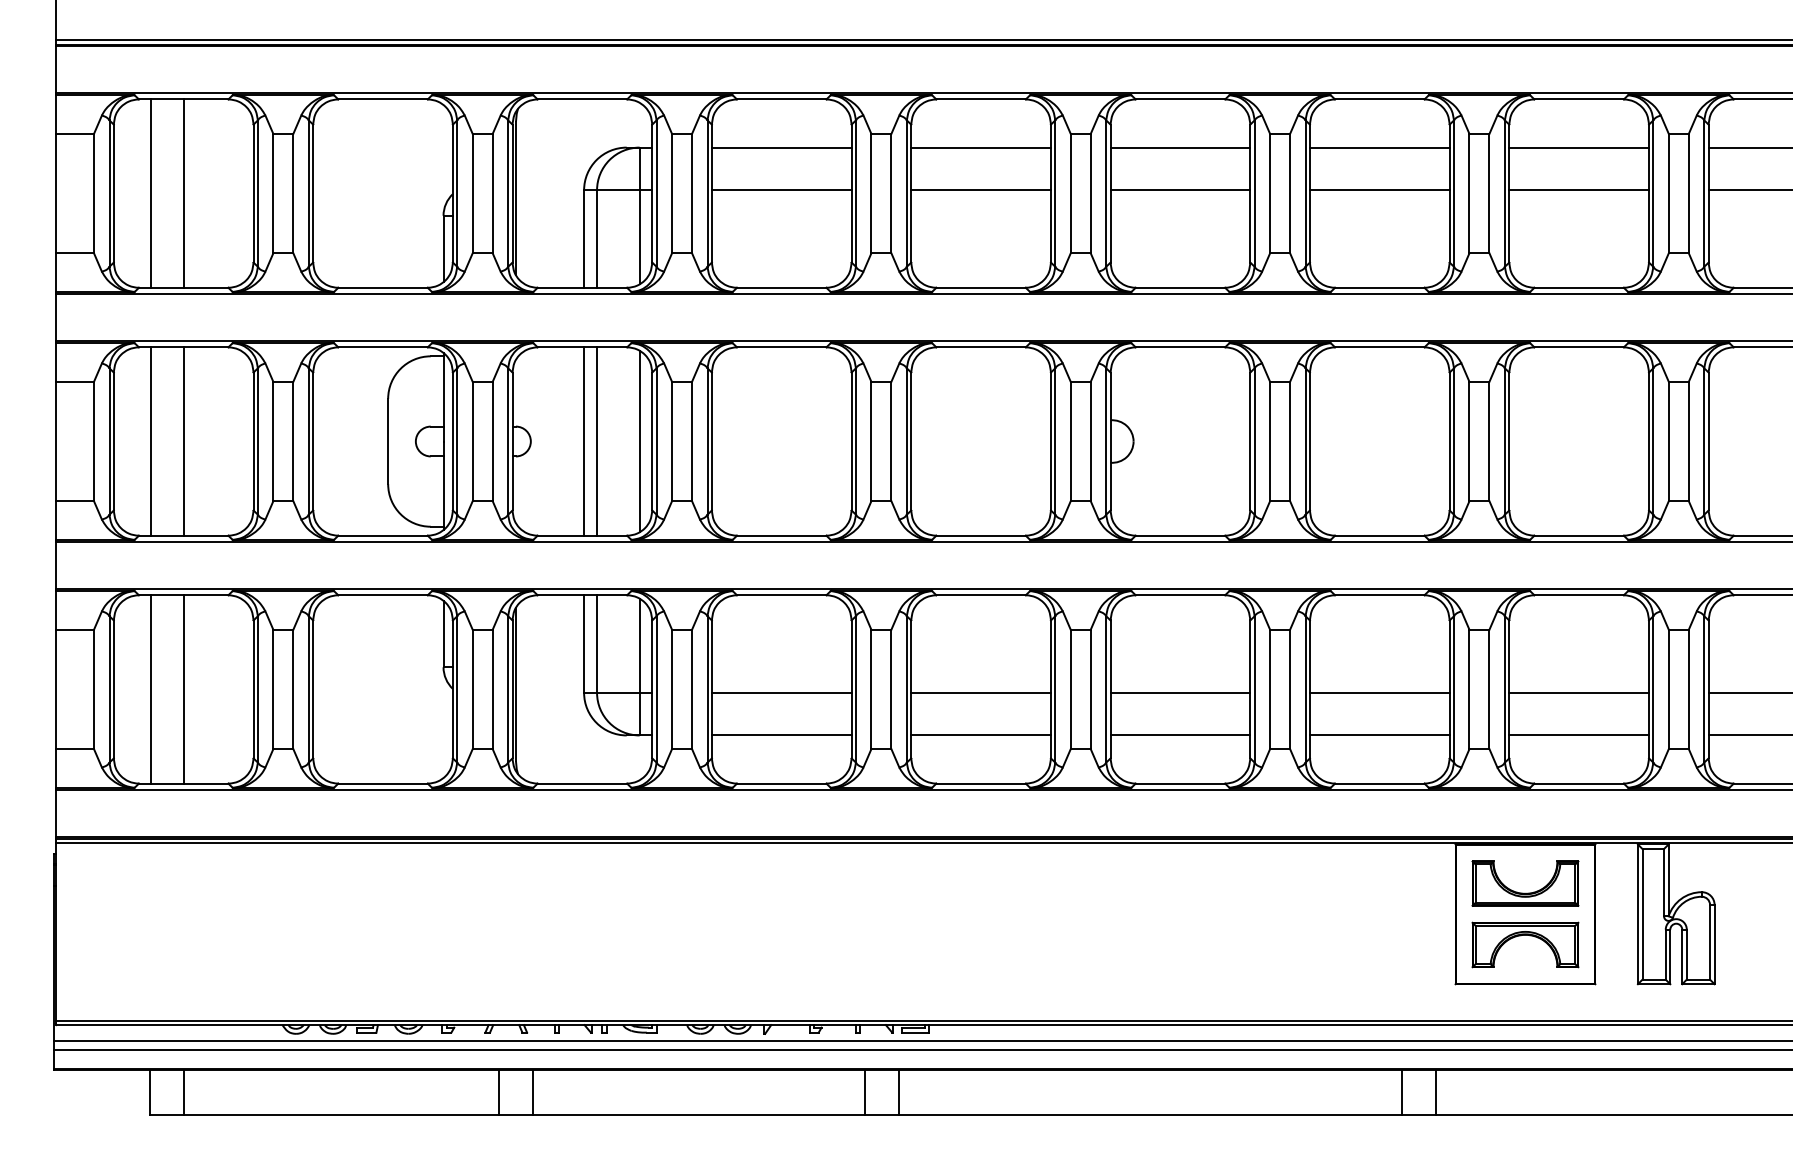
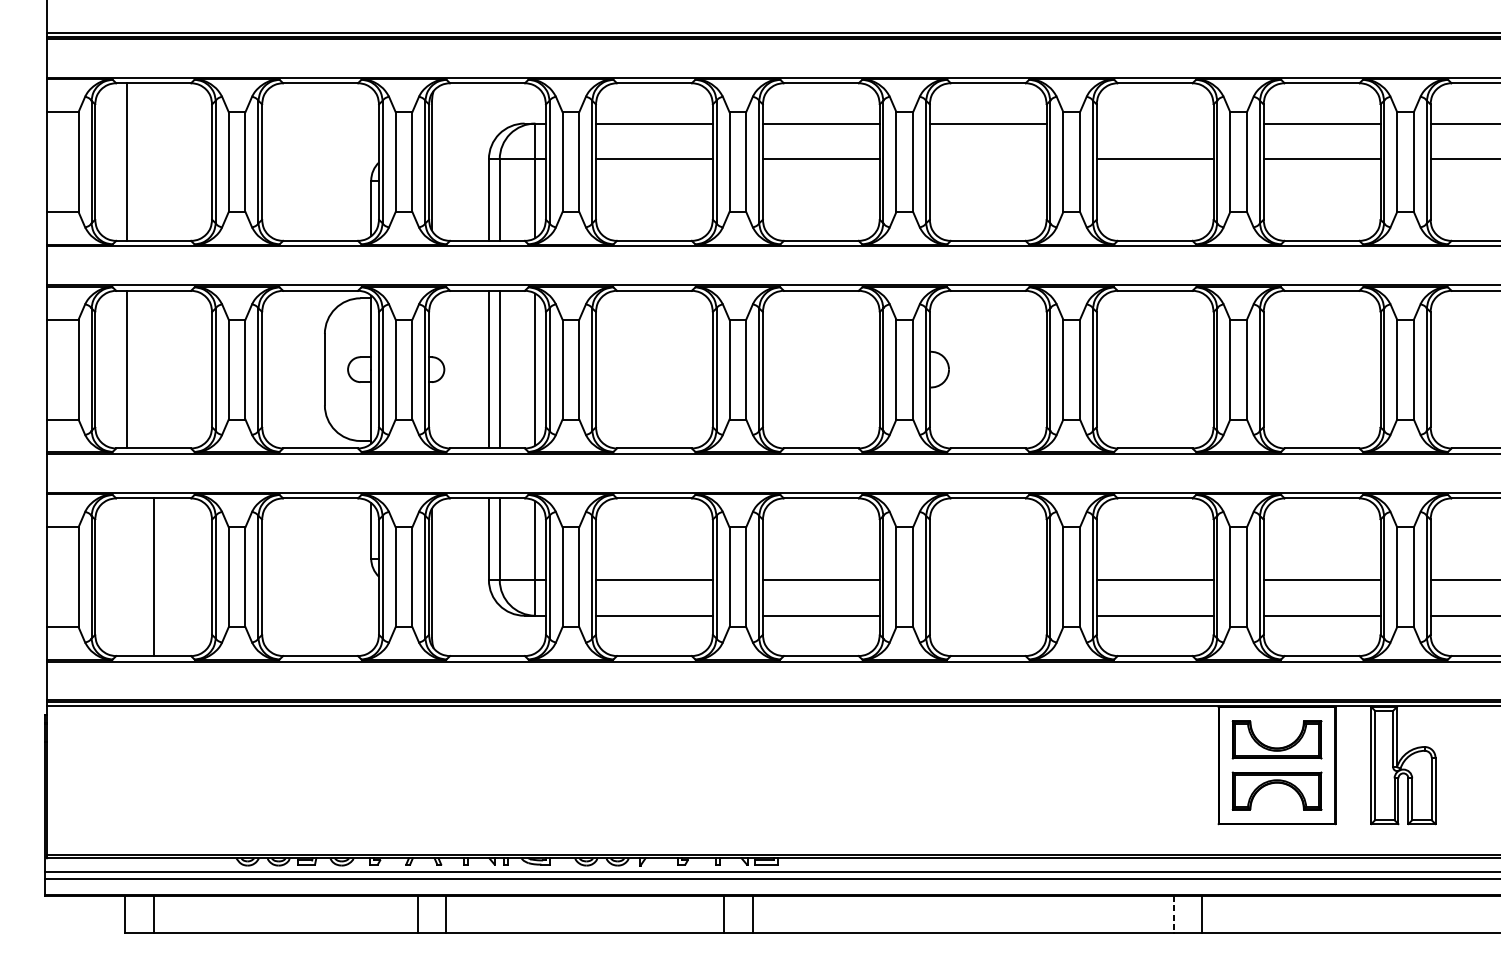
line: (1379, 147) -> (1154, 123), removed
line: (1180, 190) -> (988, 159), removed
line: (183, 193) -> (153, 161), removed
line: (183, 441) -> (153, 369), removed
line: (151, 689) -> (126, 577), removed
line: (1180, 692) -> (988, 579), removed
line: (1180, 735) -> (988, 615), removed
line: (1401, 1092) -> (1173, 914), solid -> dashed

